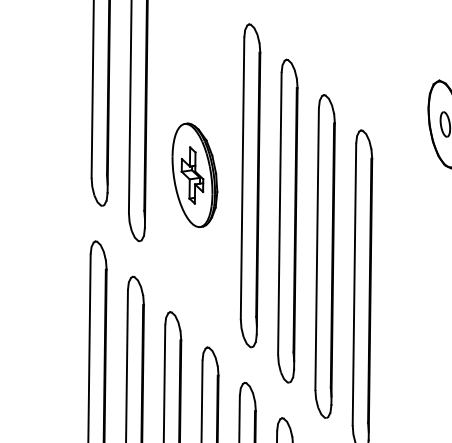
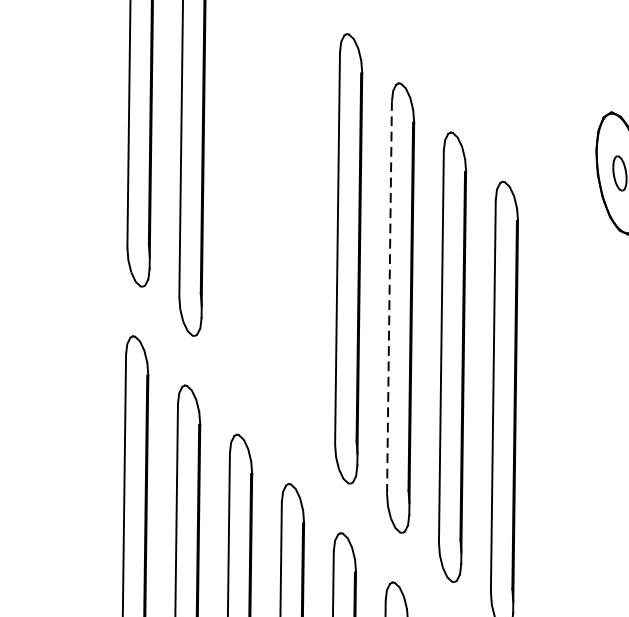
part: (194, 174) -> (270, 243), removed
line: (279, 213) -> (388, 297), solid -> dashed

